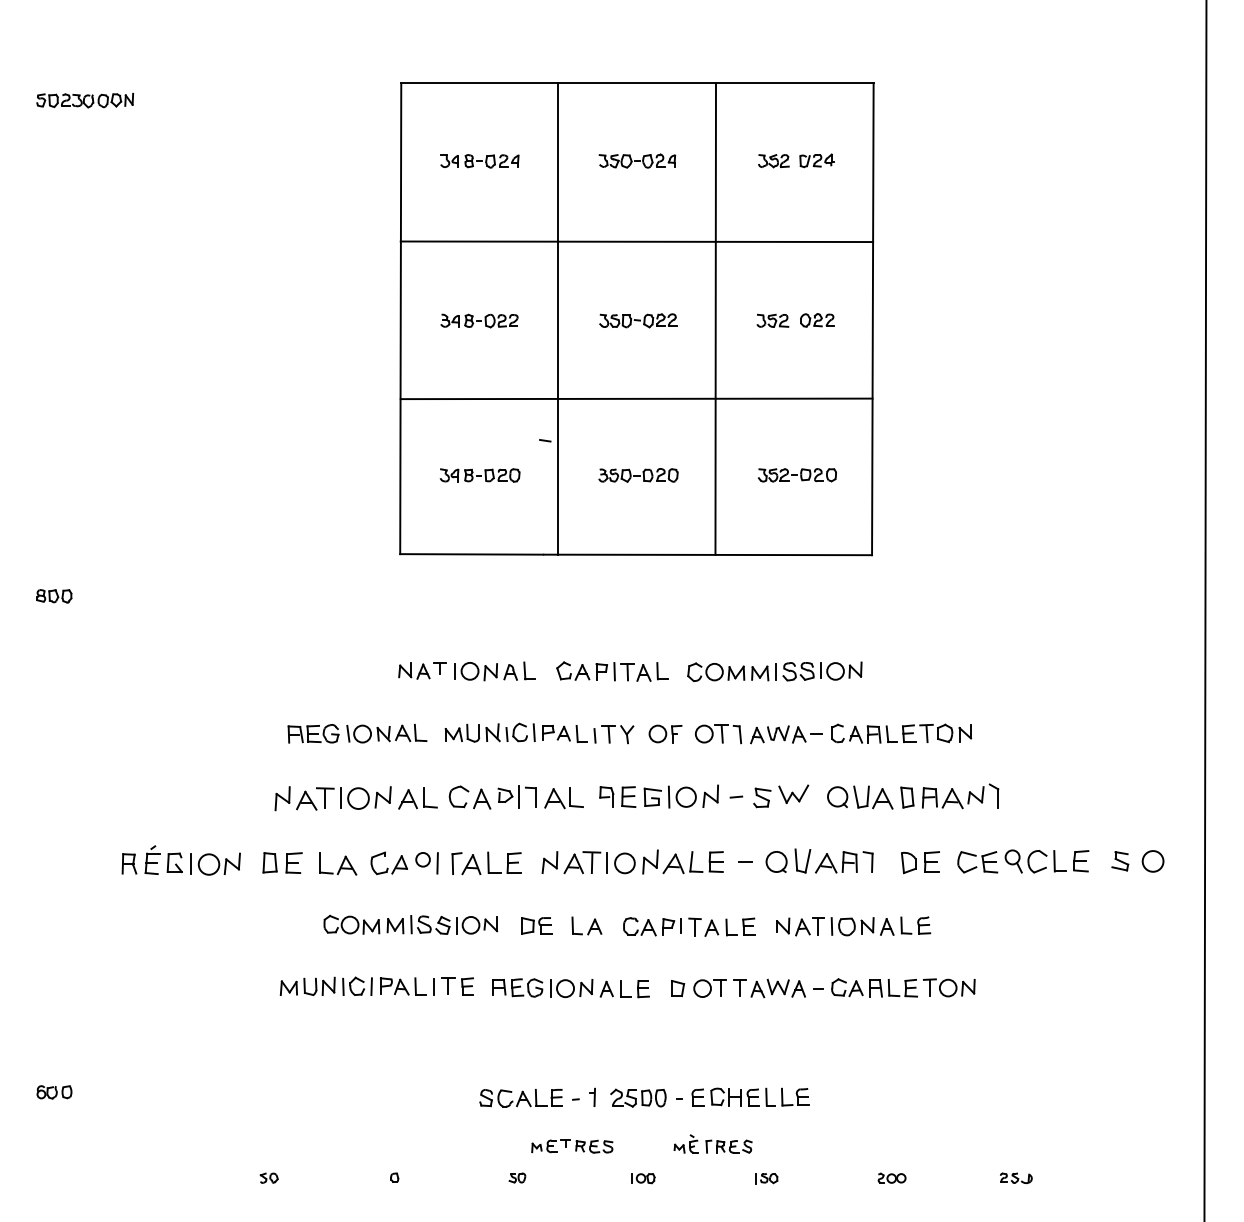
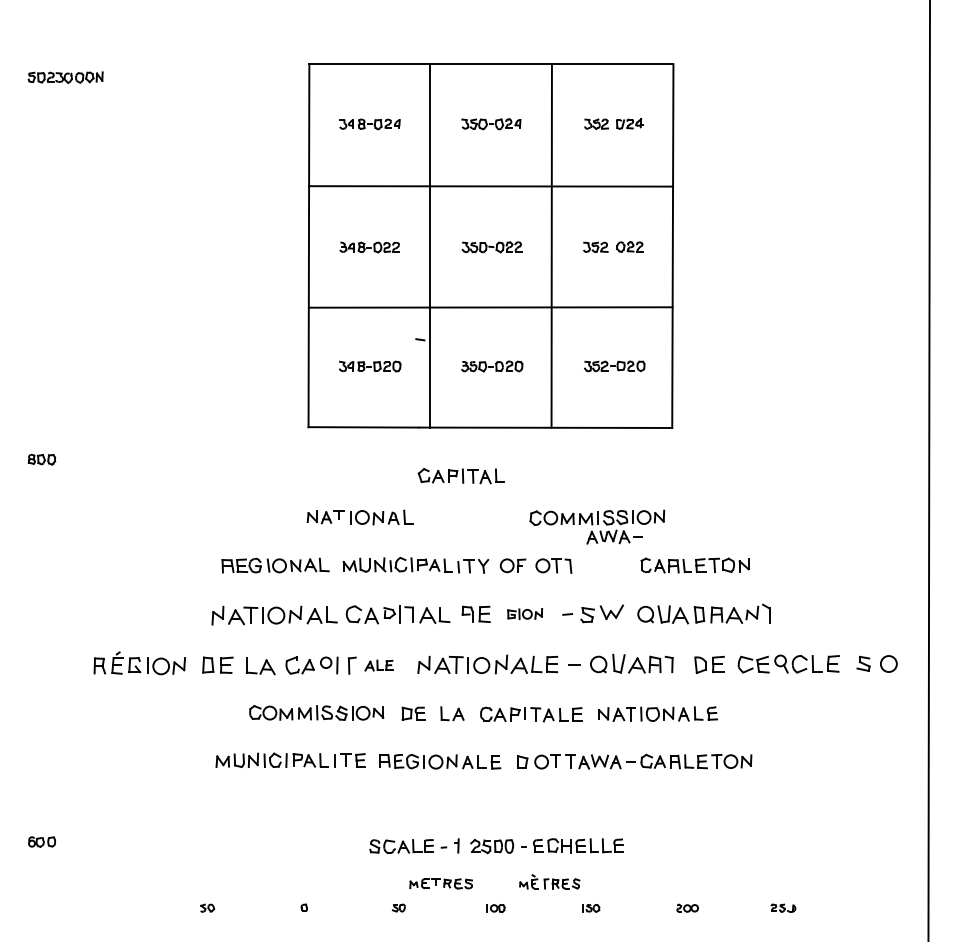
part: (612, 671) -> (461, 476), moved
part: (786, 734) -> (614, 536), moved
part: (680, 796) -> (524, 613), size x0.6
part: (491, 863) -> (378, 665), size x0.6

